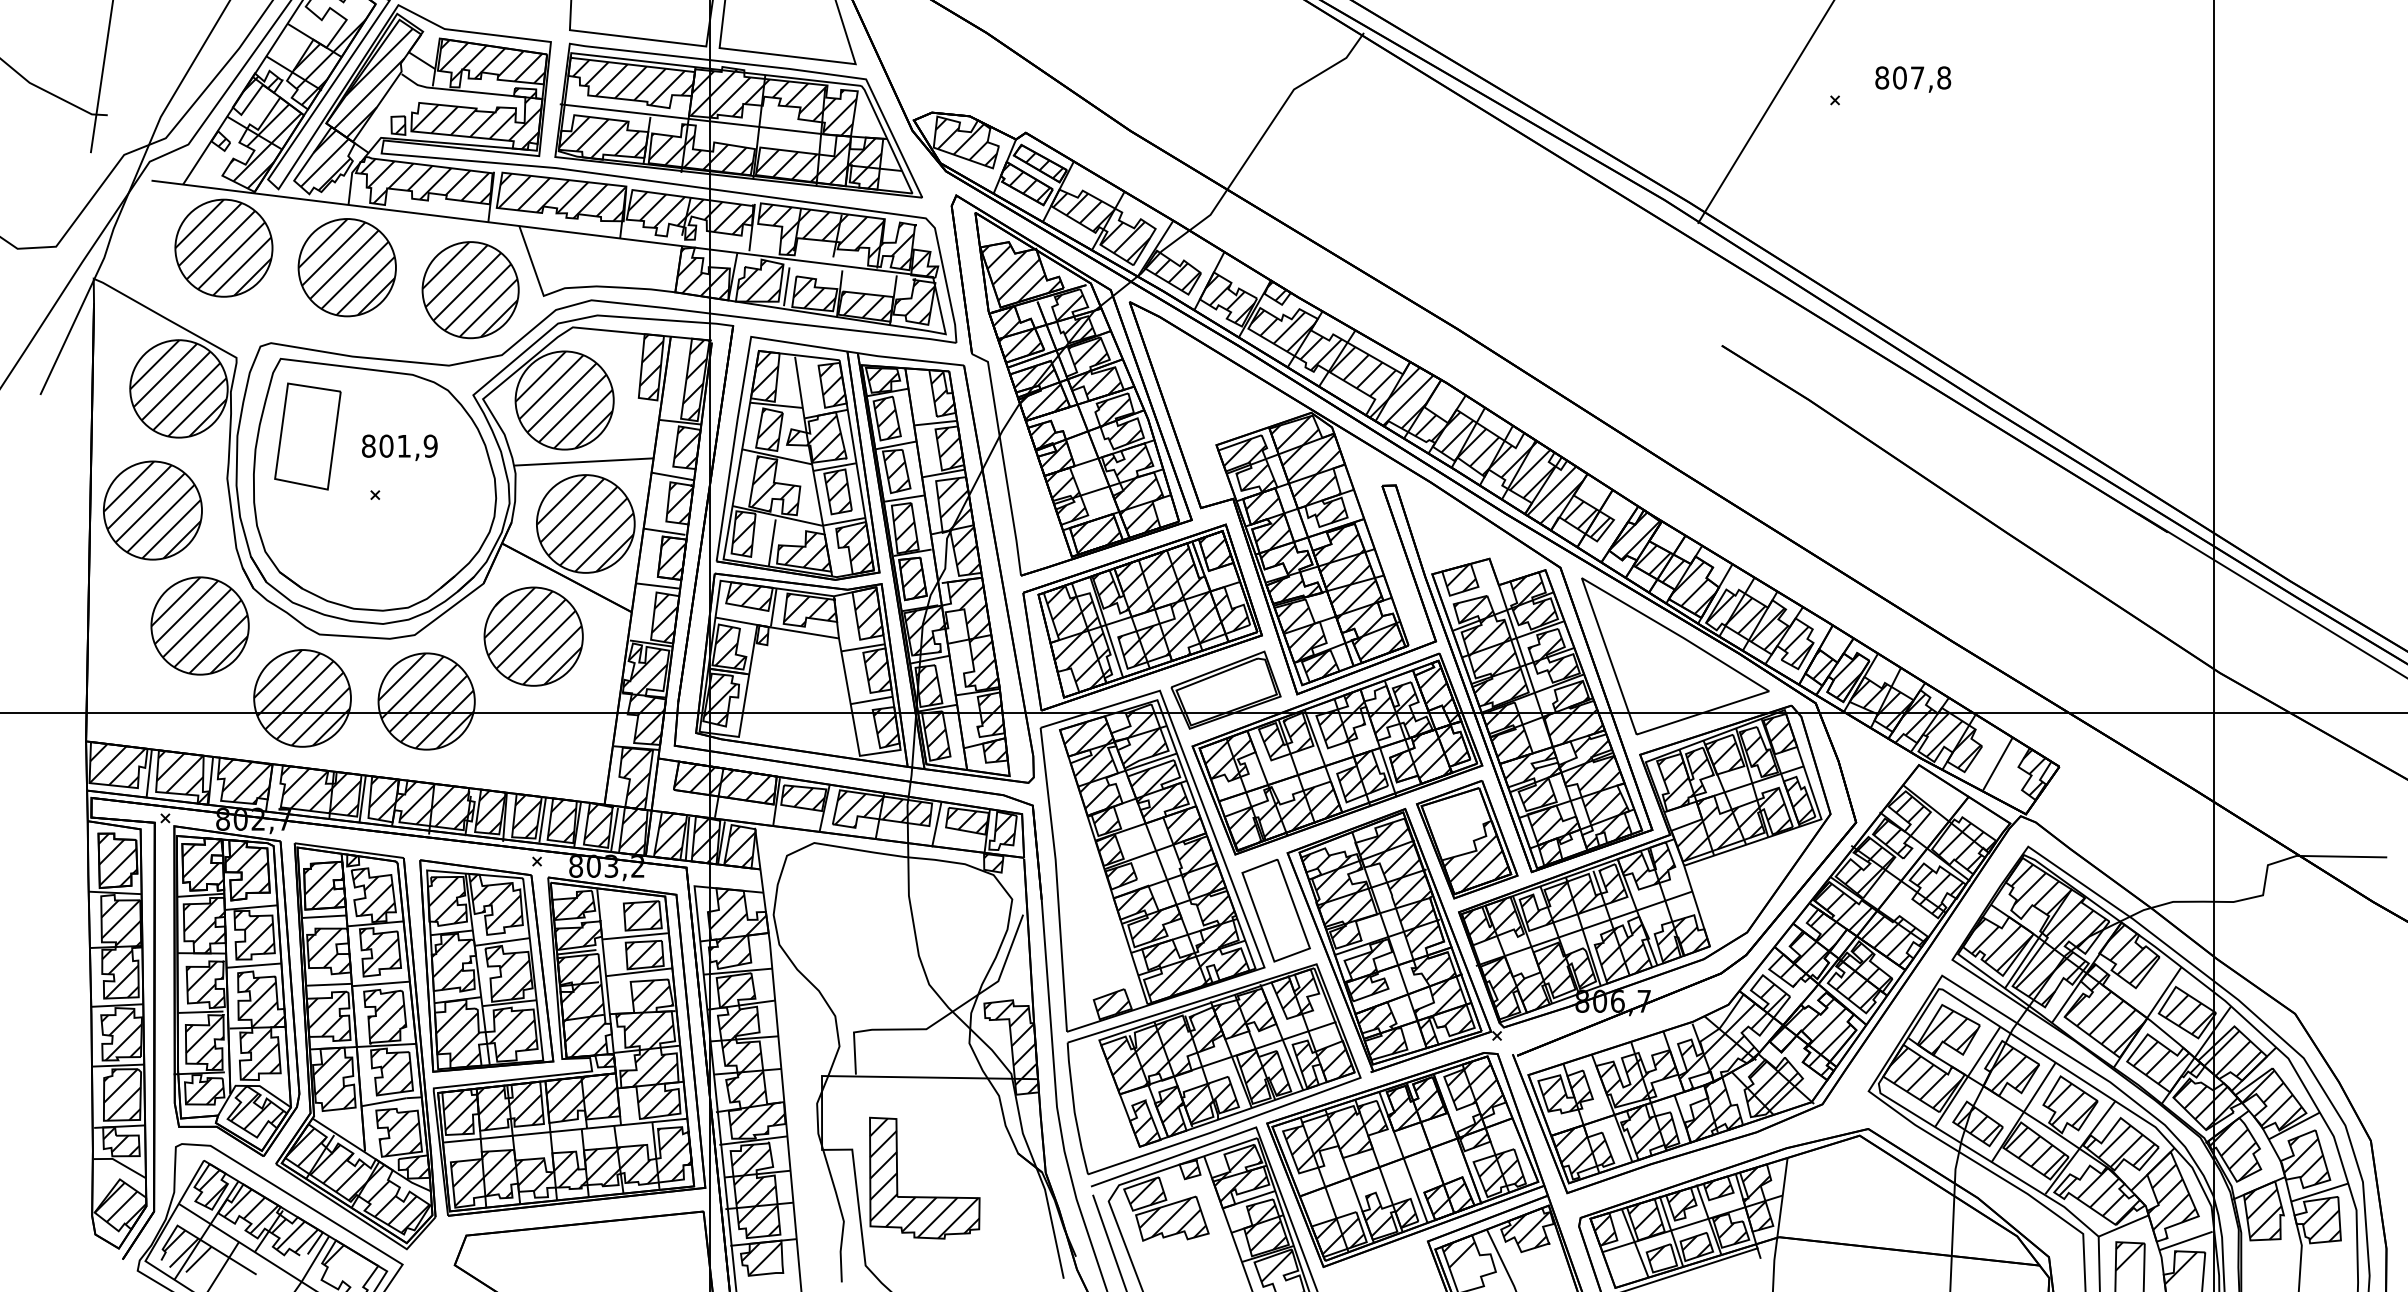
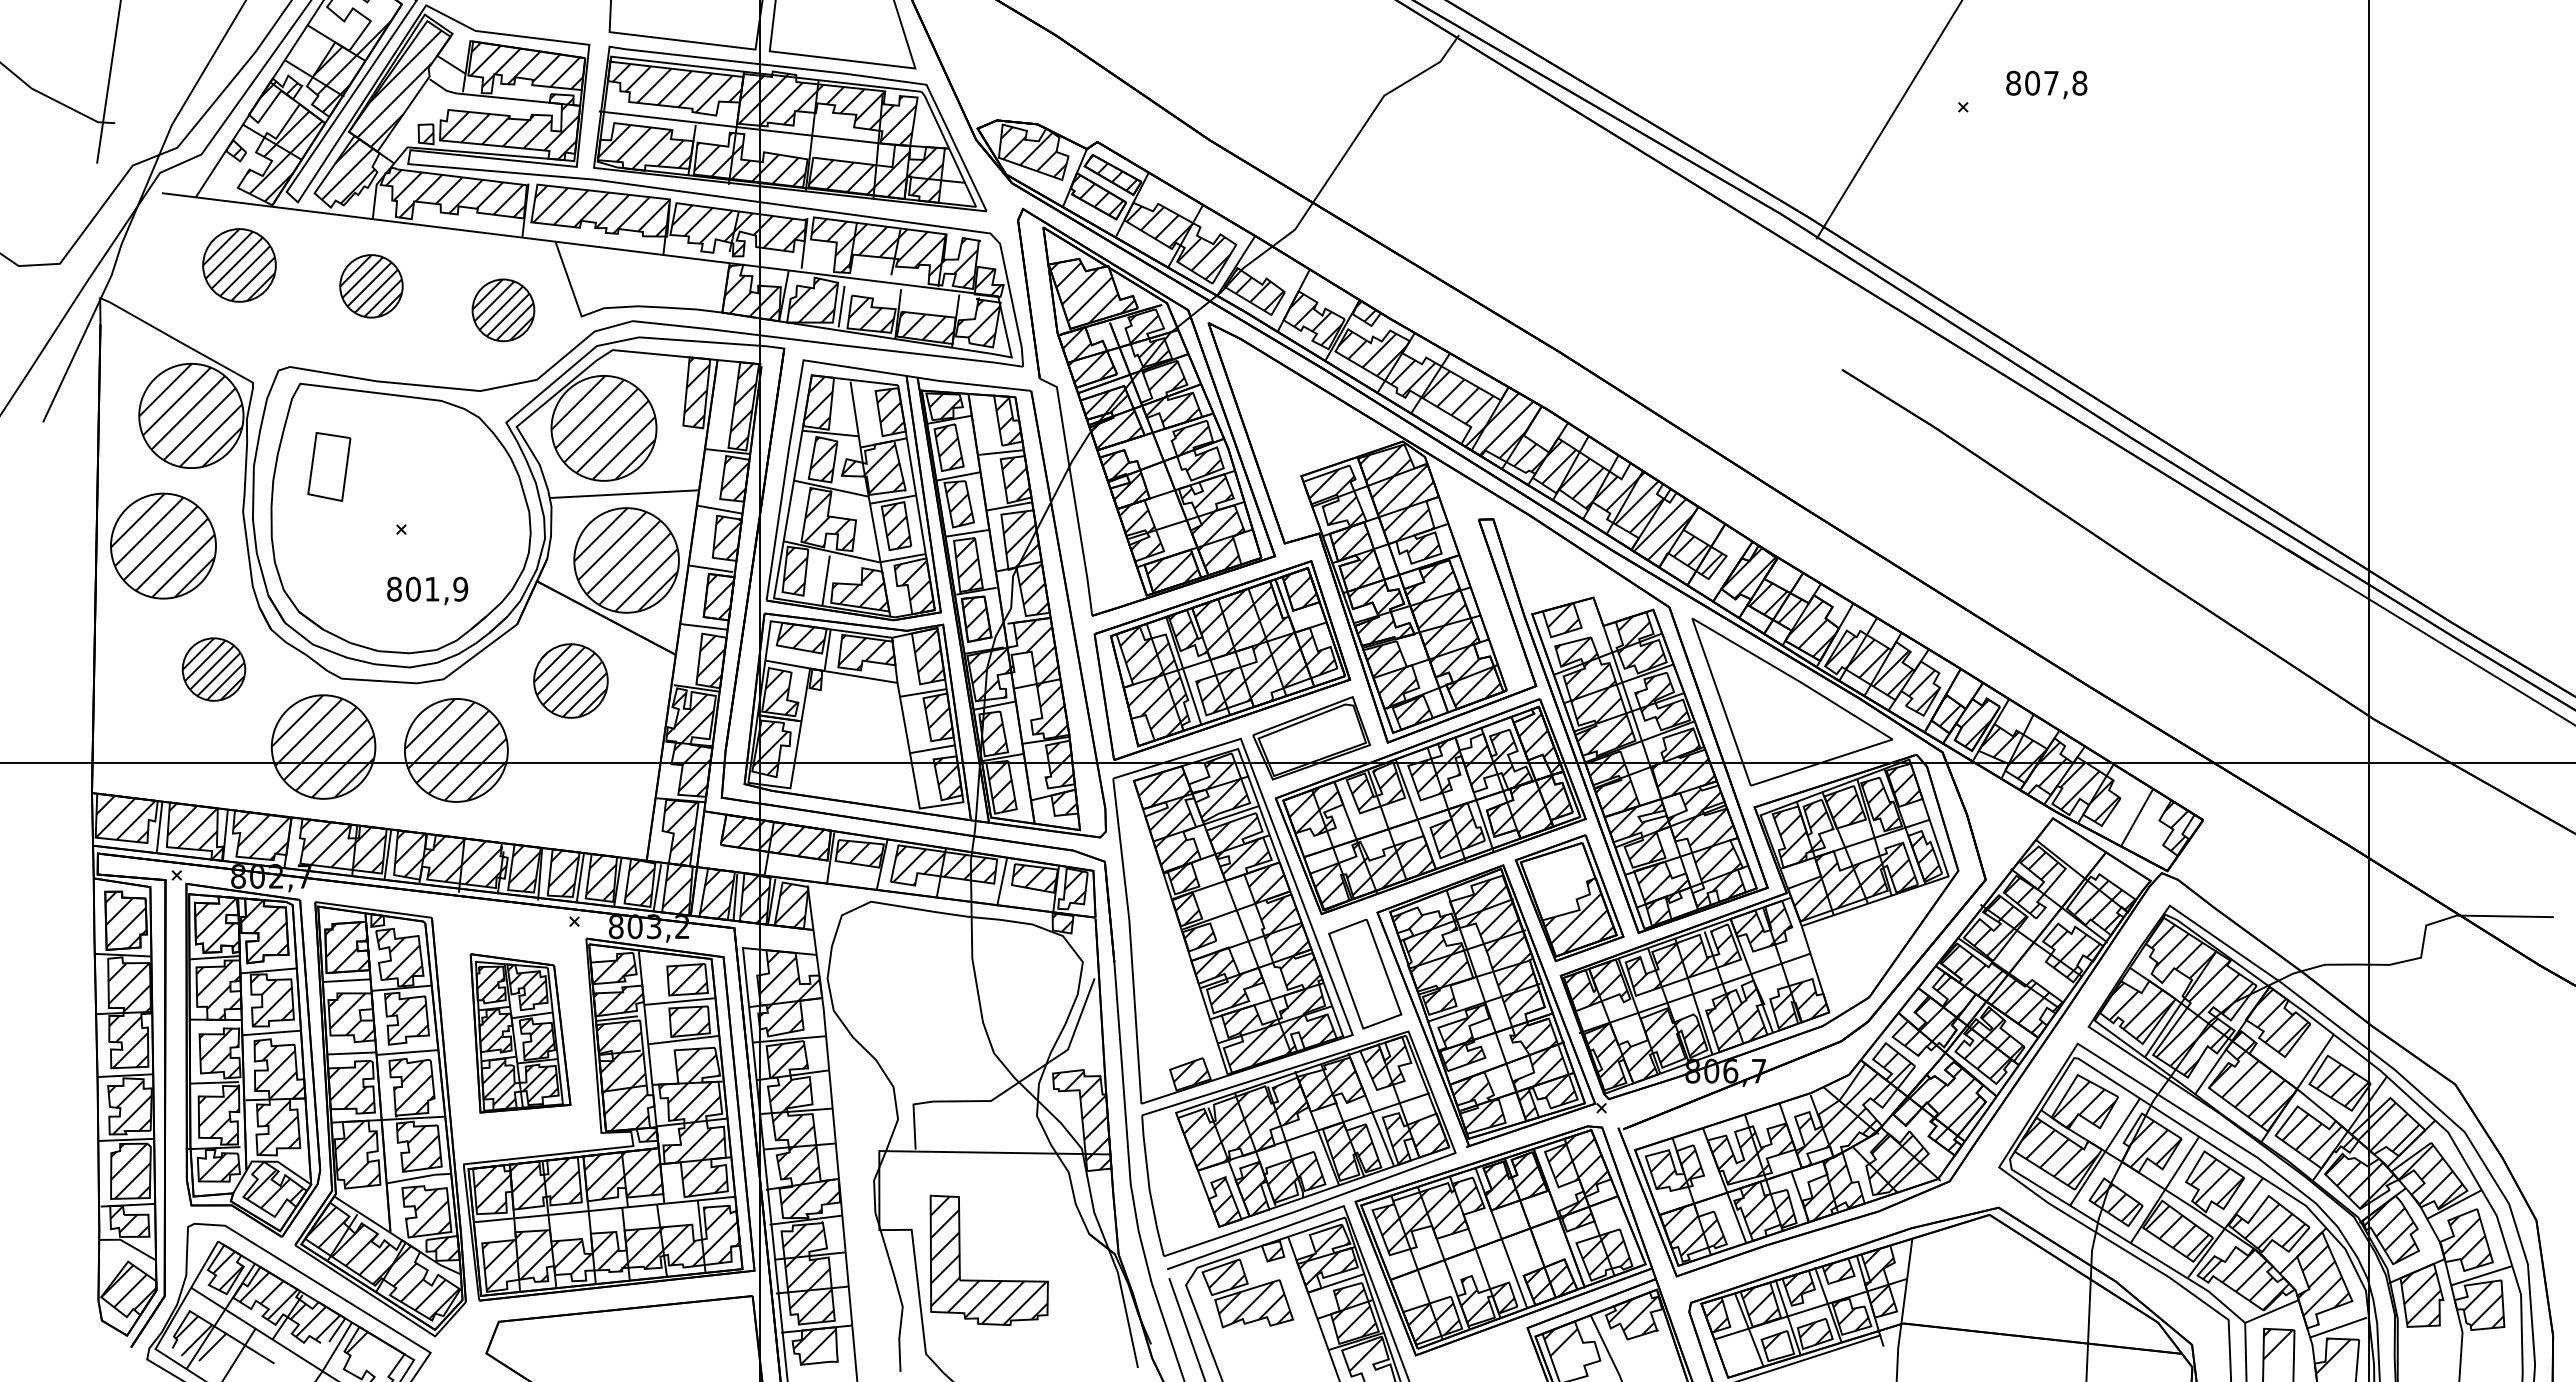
part: (223, 248) -> (239, 265), size x0.7
part: (347, 267) -> (371, 286), size x0.6
part: (470, 290) -> (503, 310), size x0.6
part: (308, 436) -> (329, 466), size x0.6
text: (399, 447) -> (427, 590), moved
part: (199, 625) -> (213, 669), size x0.6
part: (533, 636) -> (570, 680), size x0.7
part: (486, 966) -> (520, 1033), size x0.7

